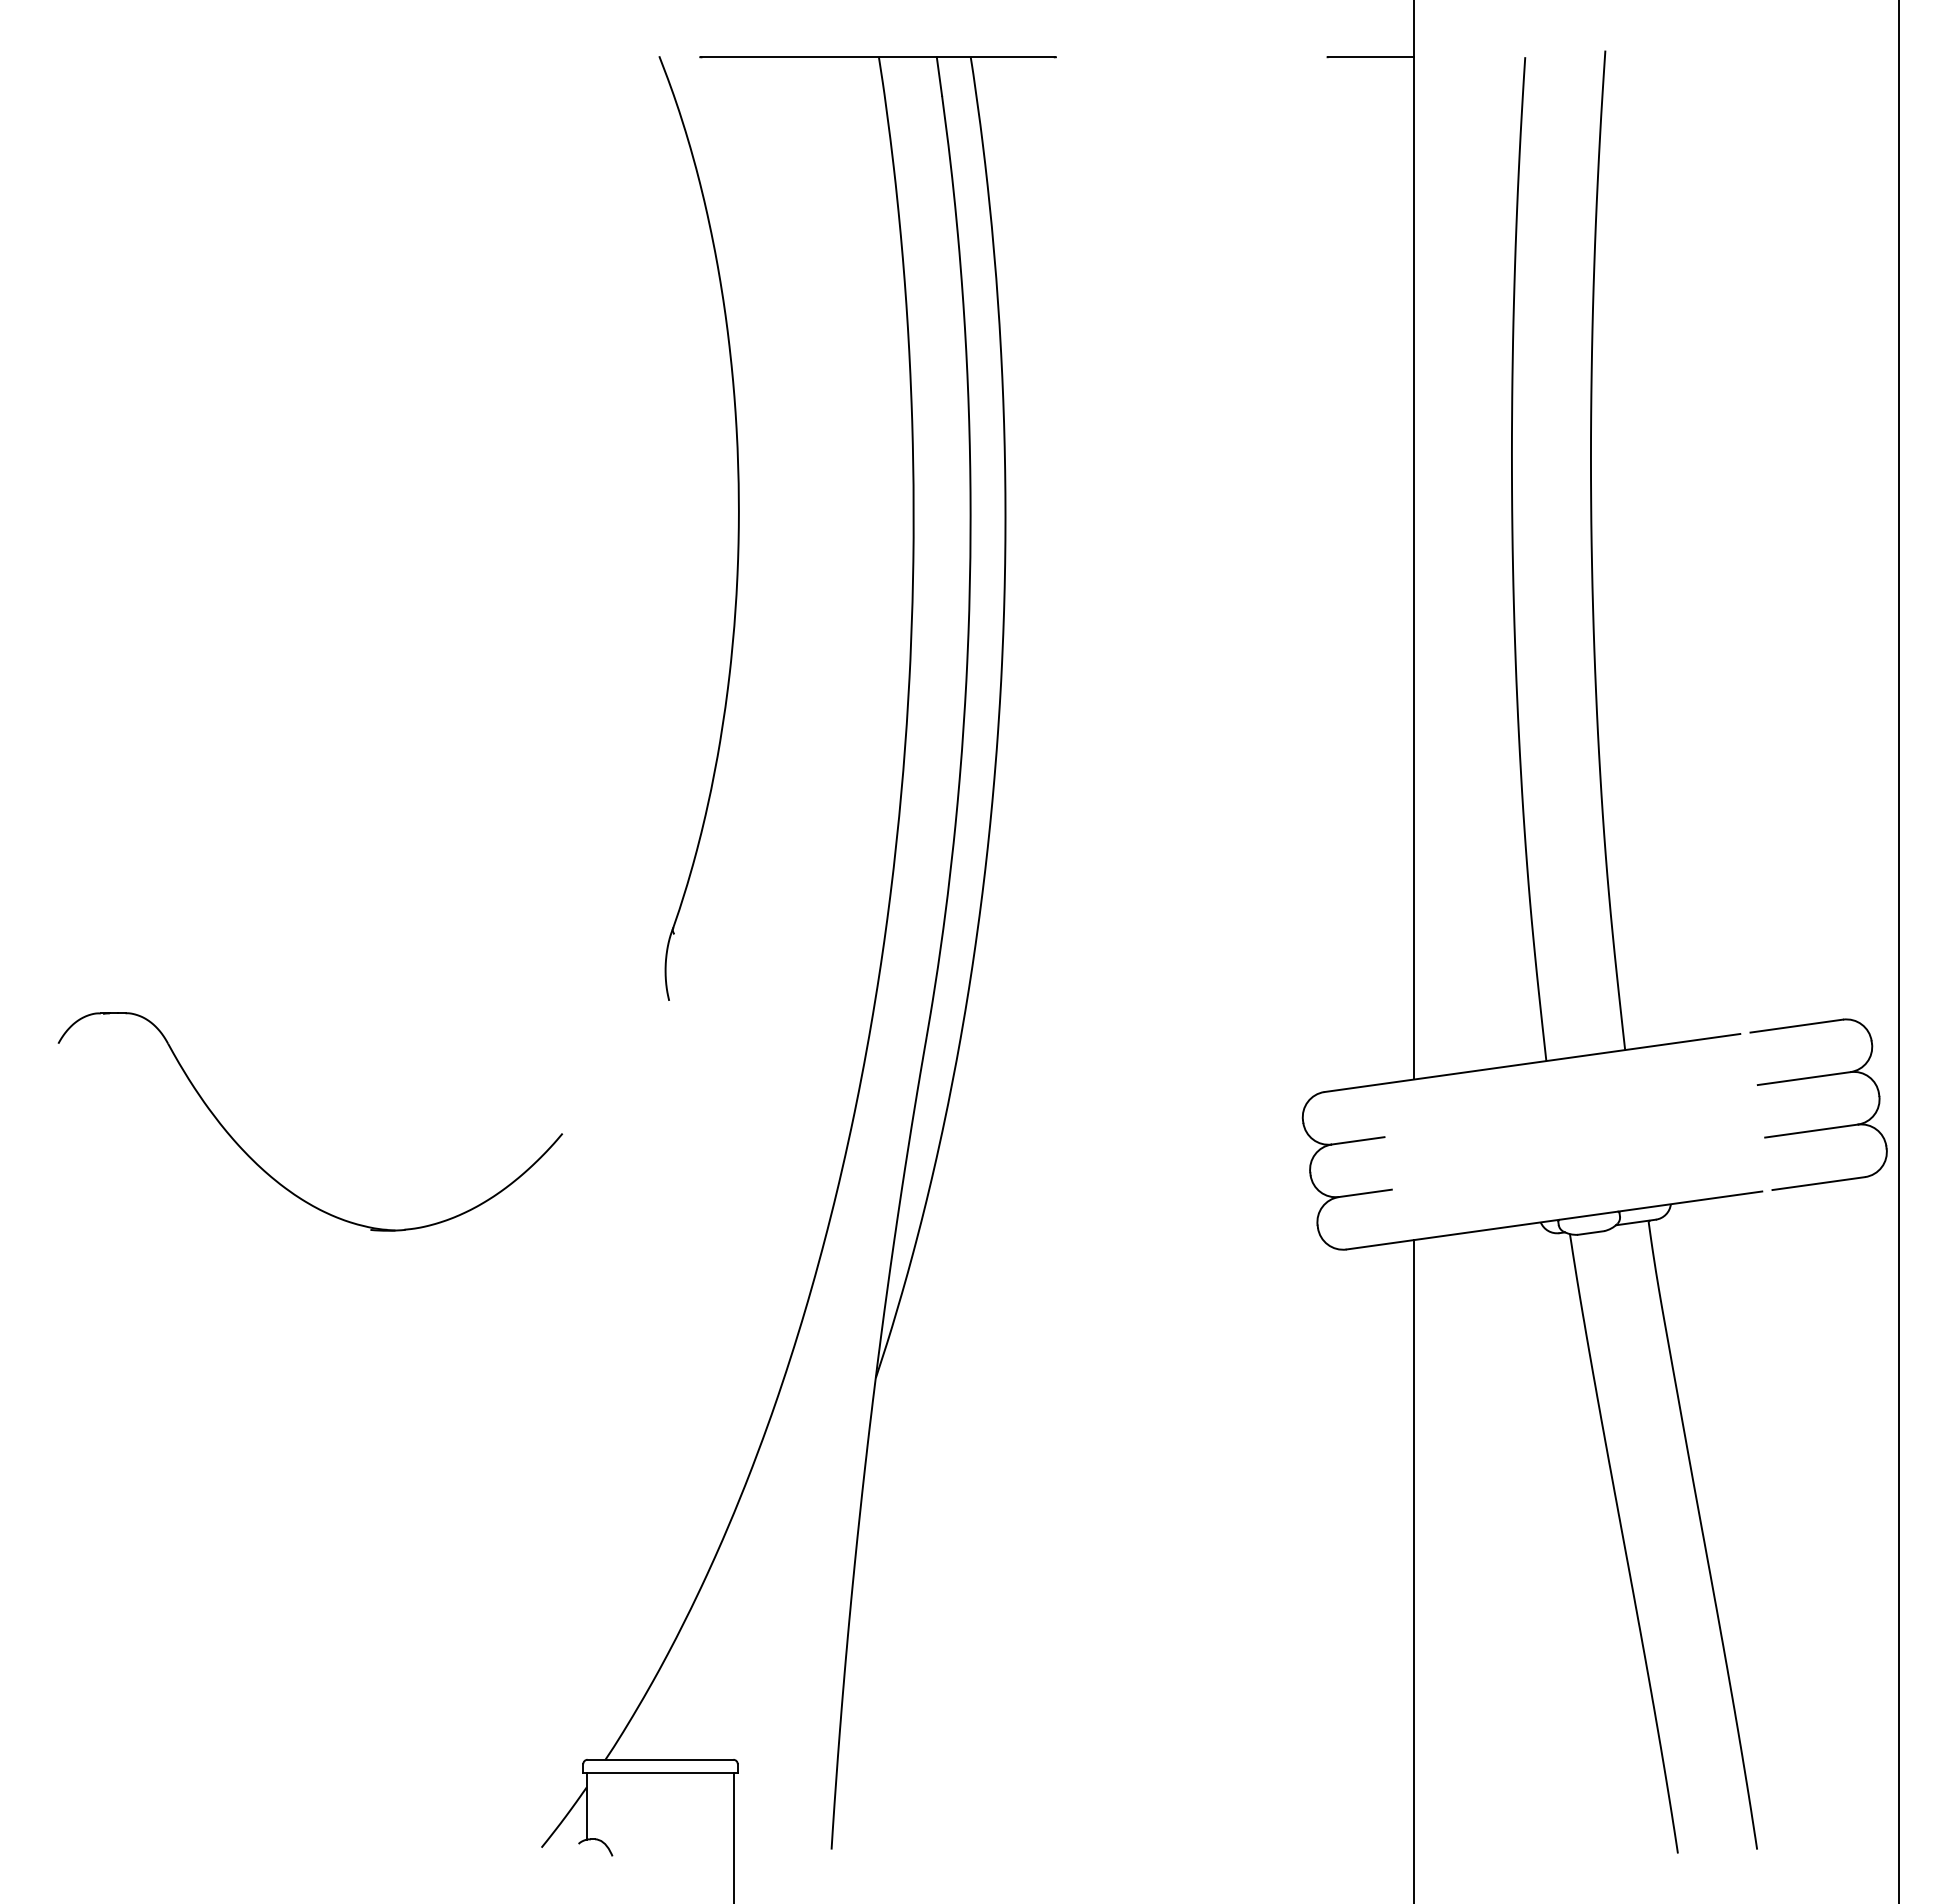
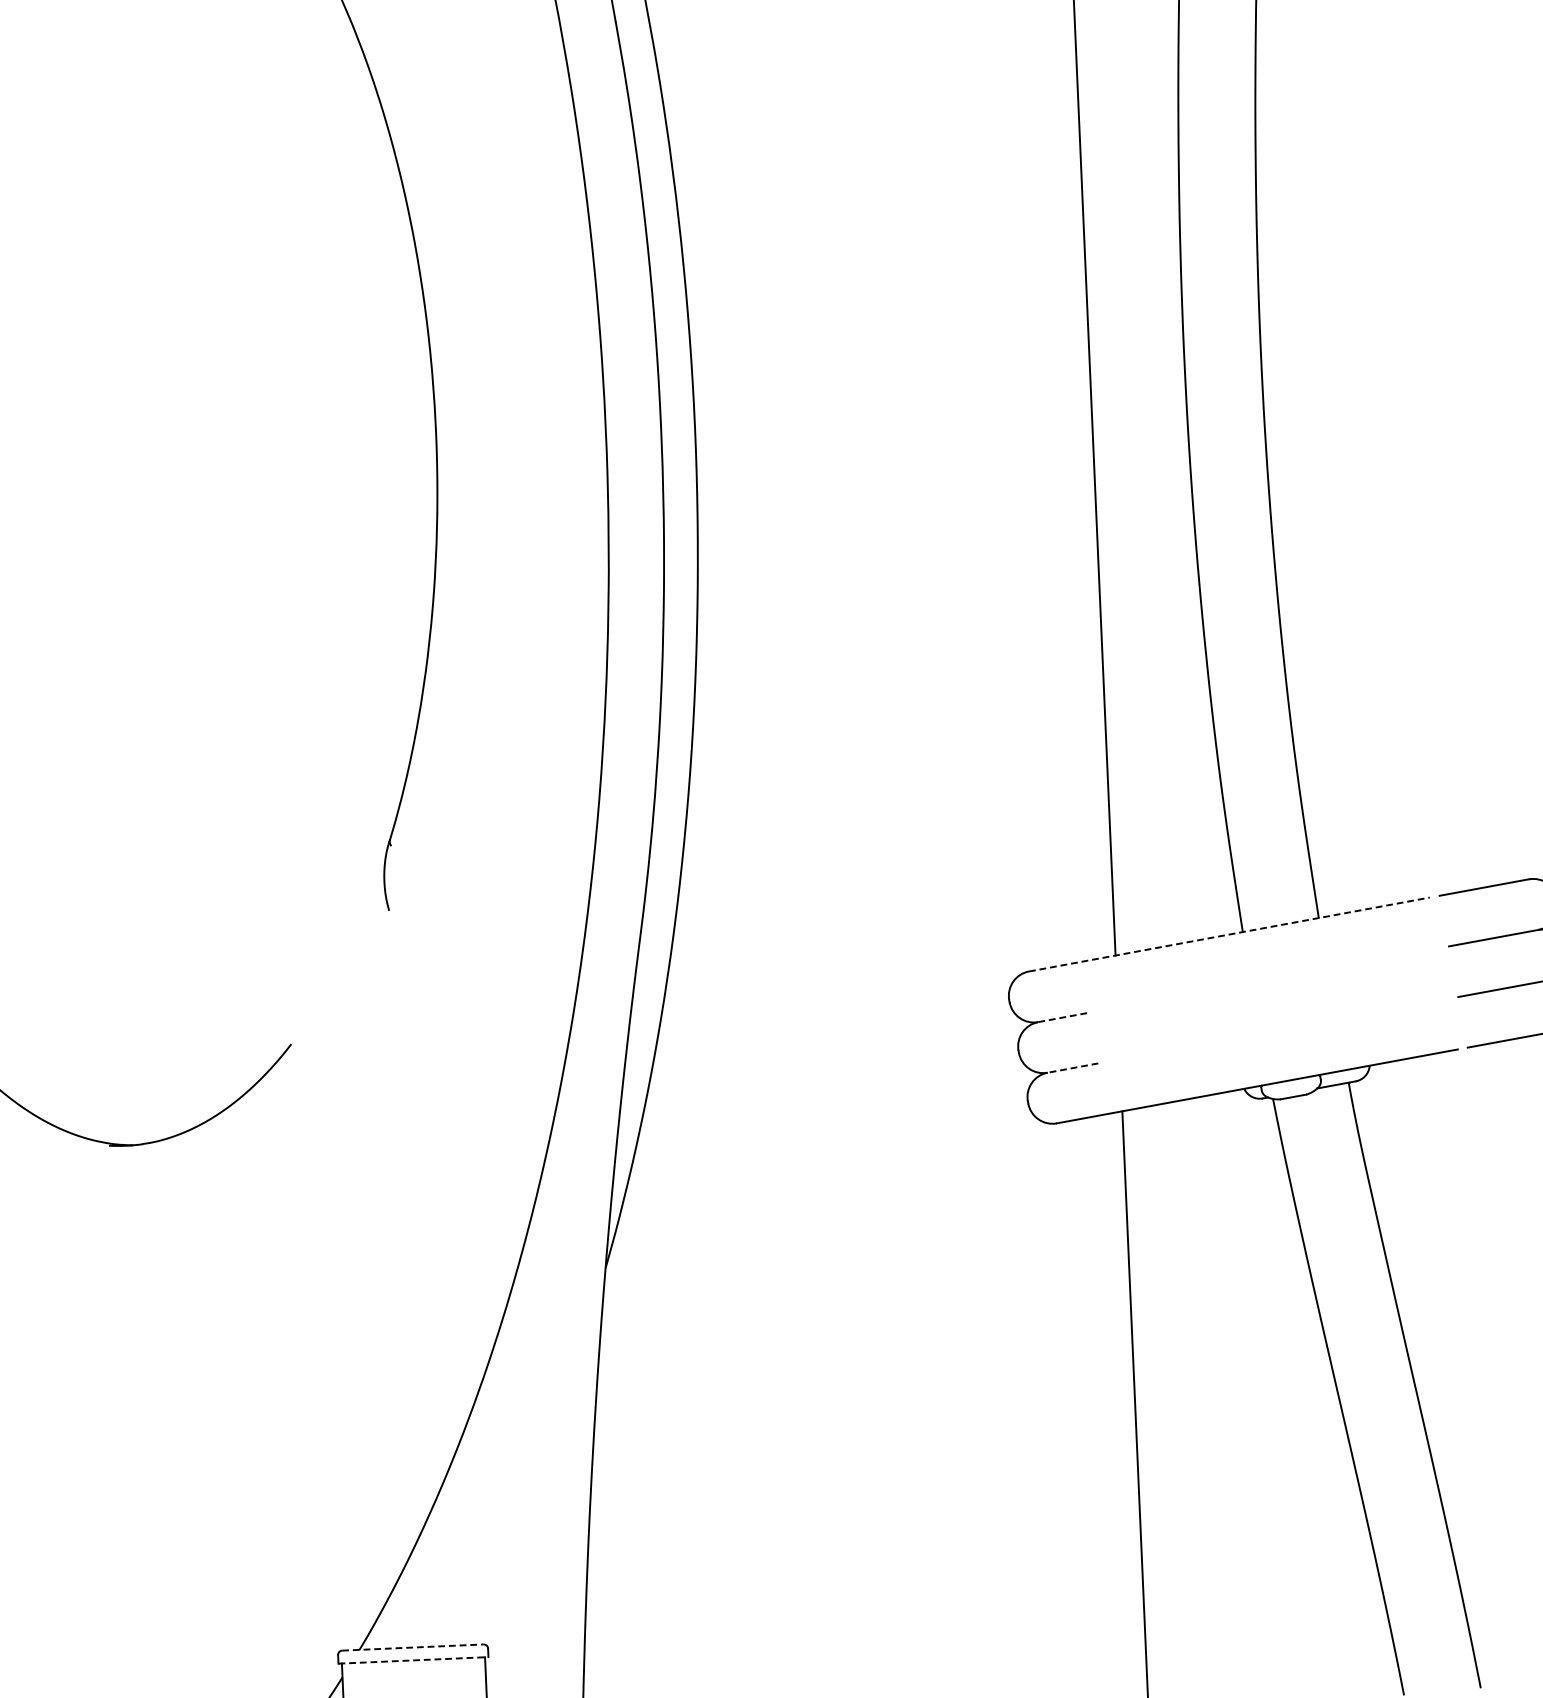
line: (1532, 1063) -> (1229, 935), solid -> dashed
line: (1358, 1140) -> (1063, 1017), solid -> dashed
line: (1365, 1193) -> (1072, 1068), solid -> dashed
line: (660, 1759) -> (412, 1647), solid -> dashed
line: (661, 1773) -> (414, 1660), solid -> dashed

